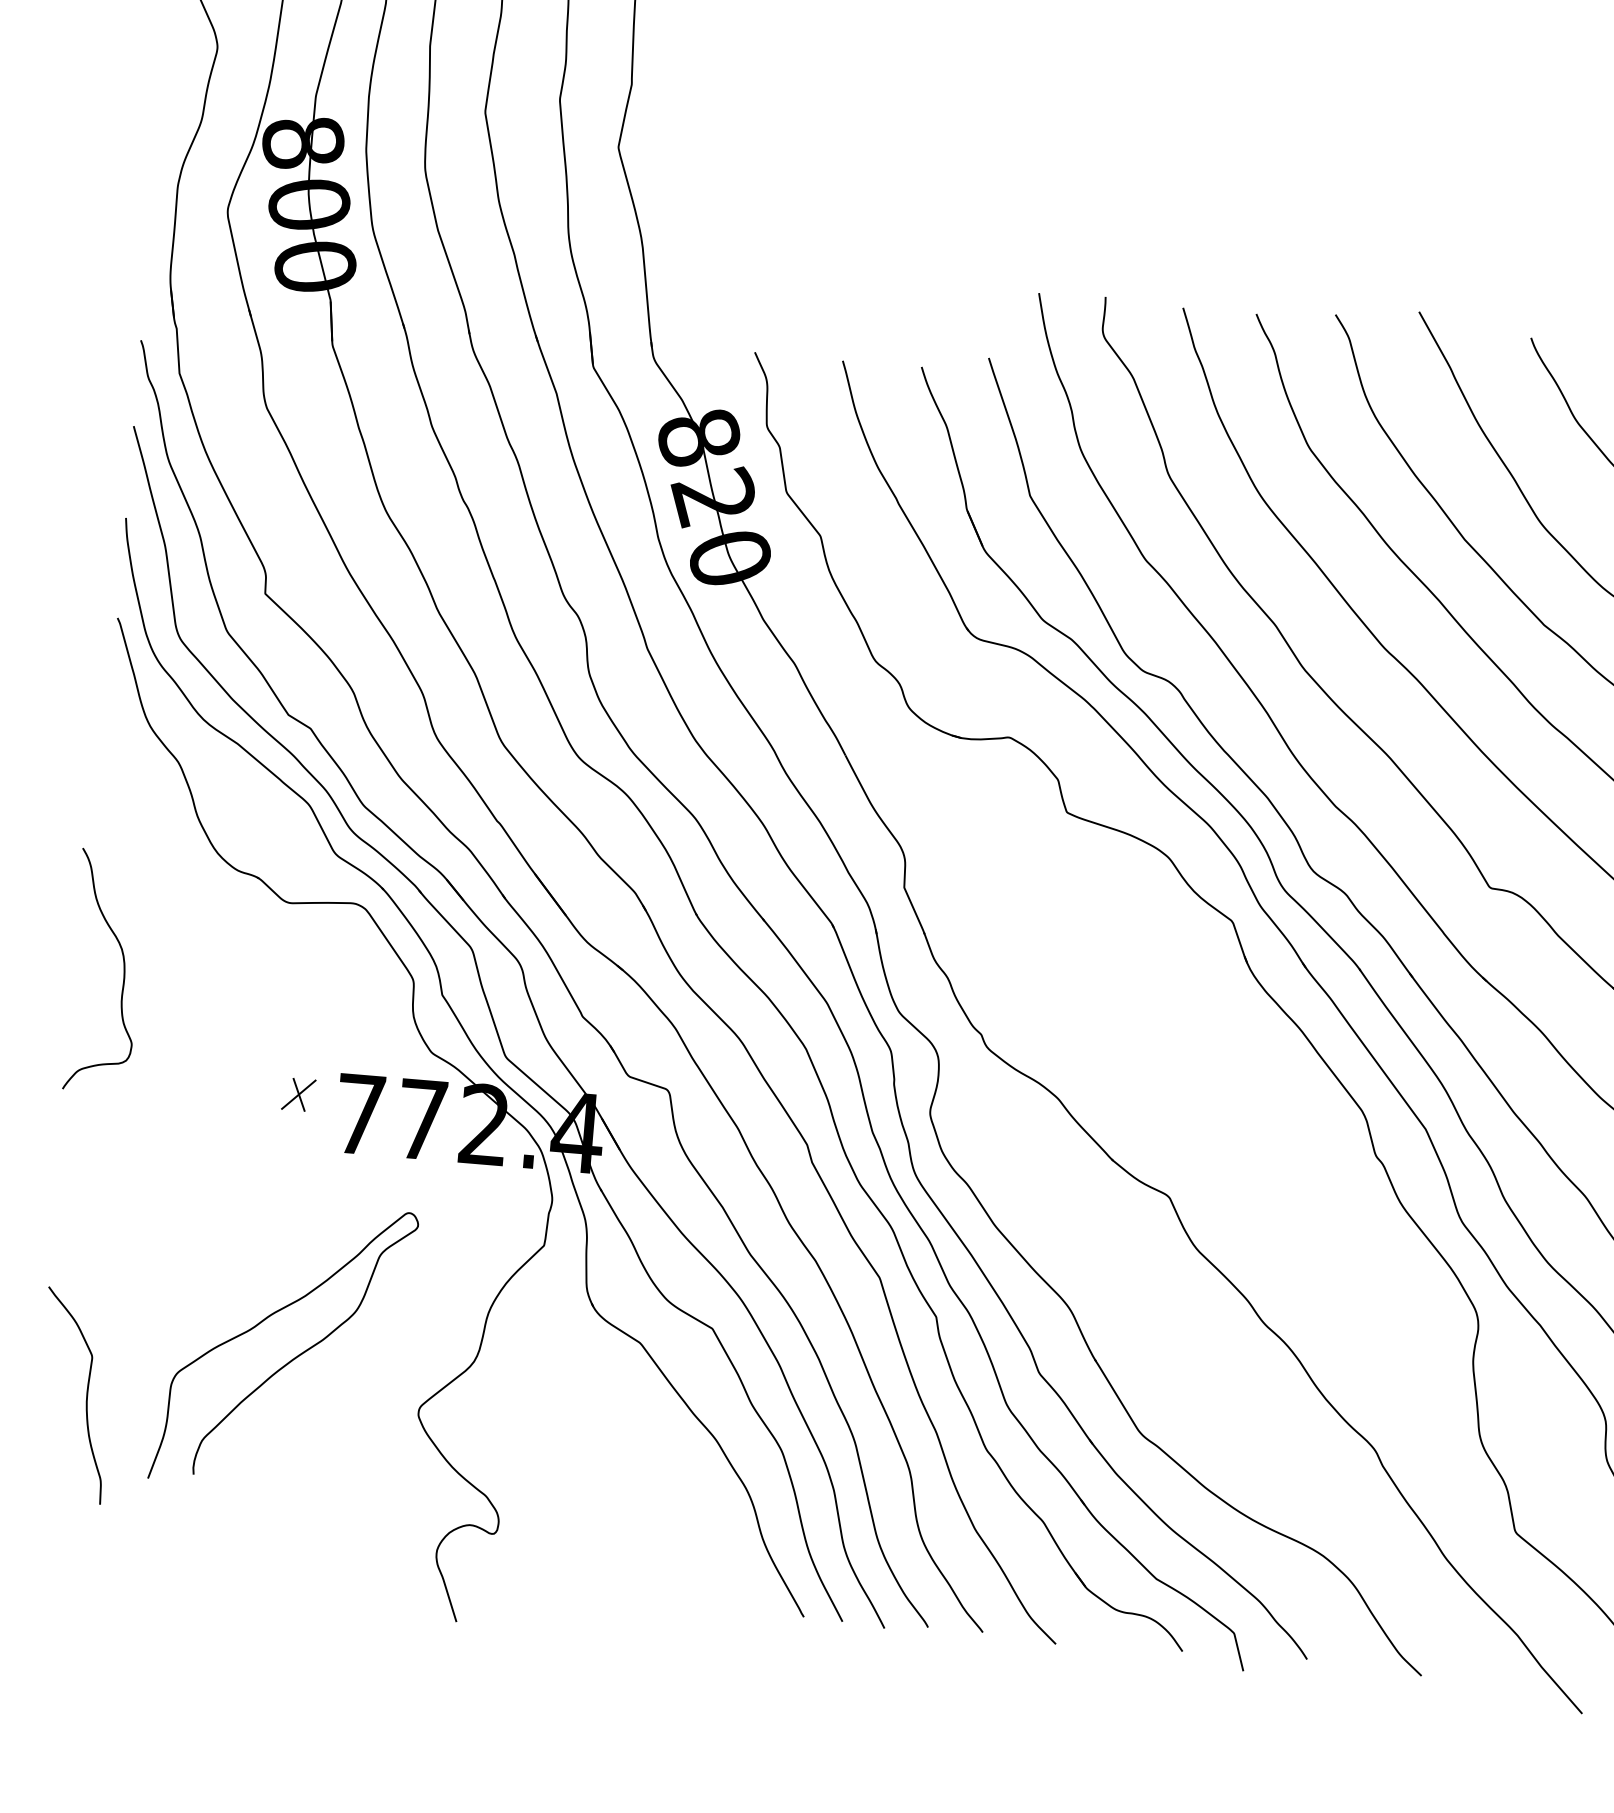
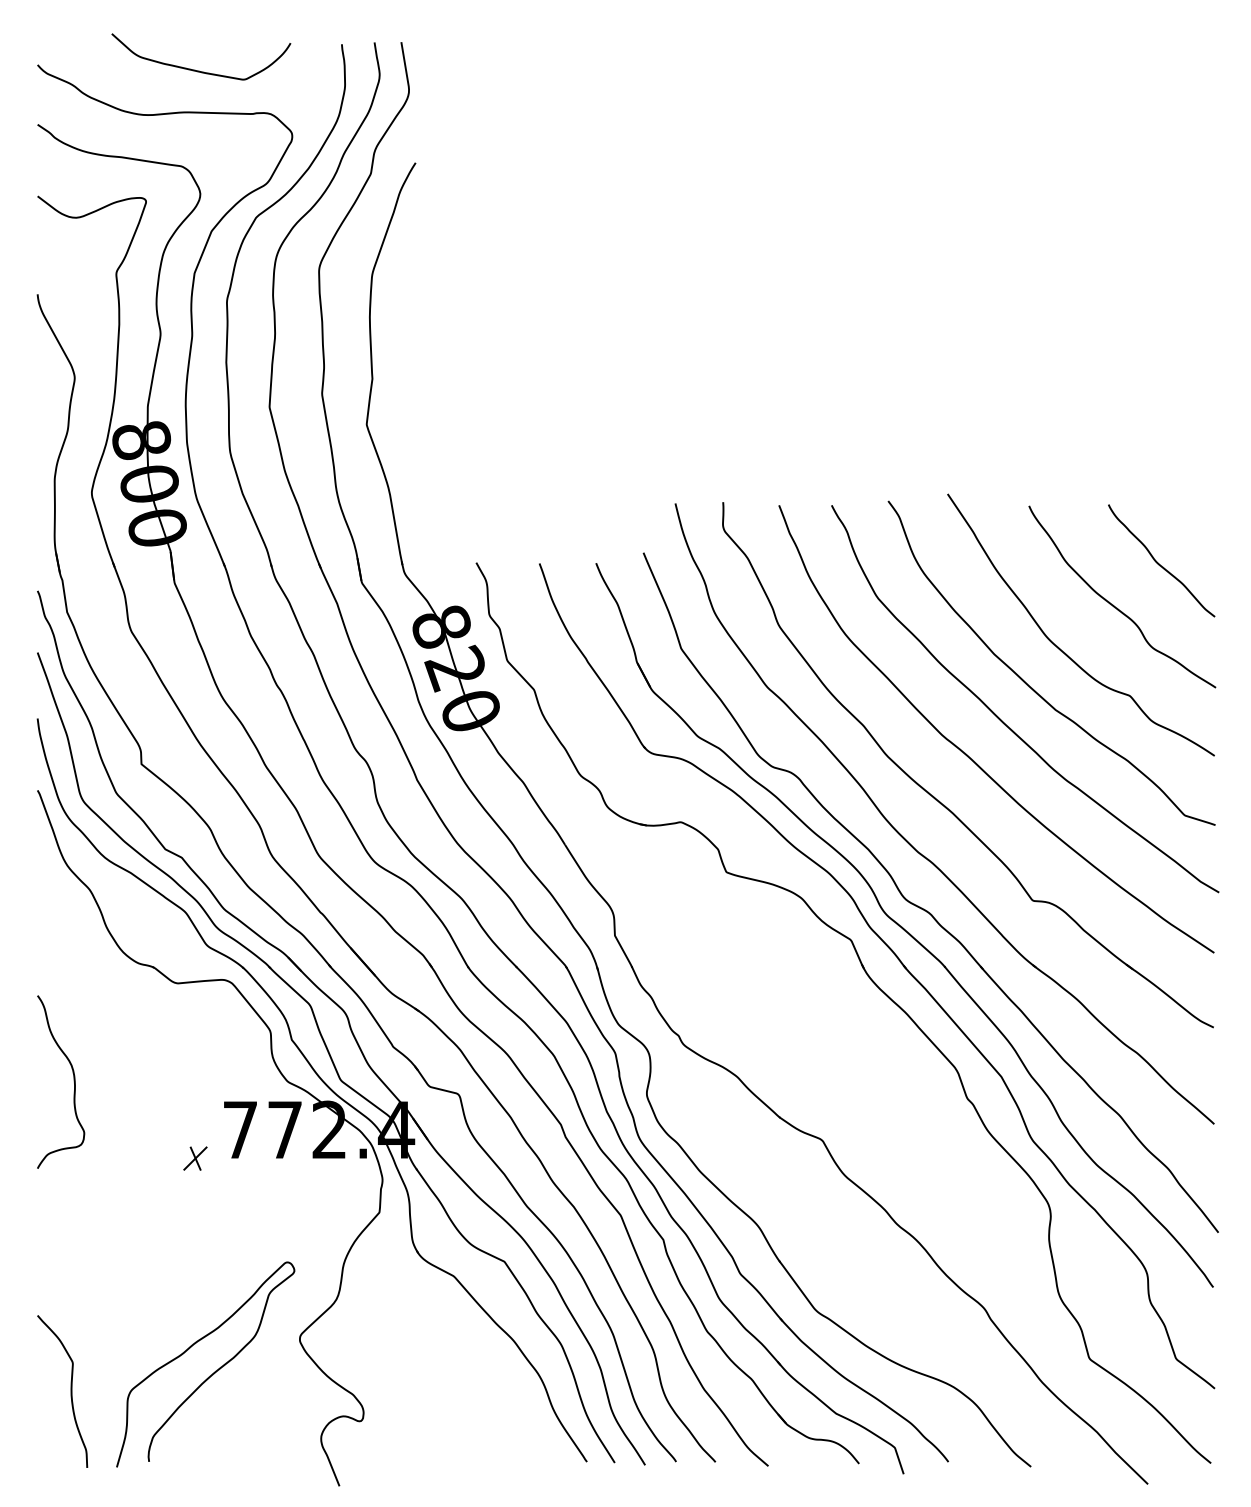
curve: (122, 971) -> (73, 1081), moved
part: (298, 1094) -> (195, 1158), moved
curve: (293, 1357) -> (213, 1372), moved
curve: (85, 1396) -> (70, 1391), moved

